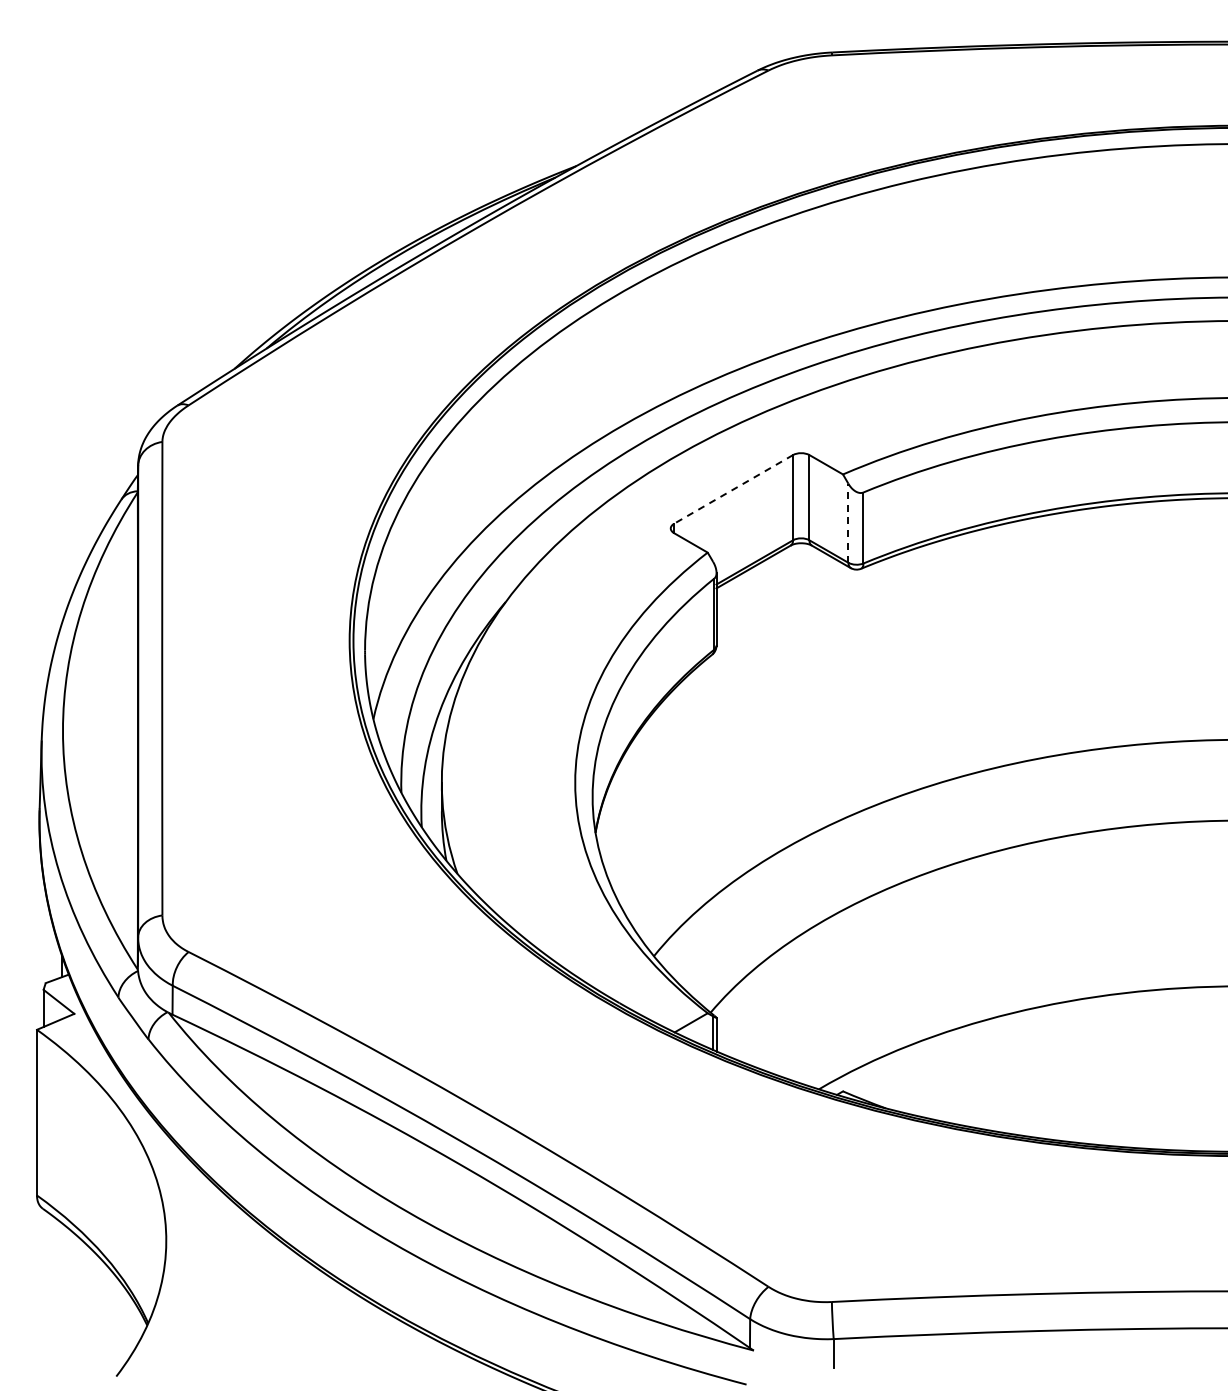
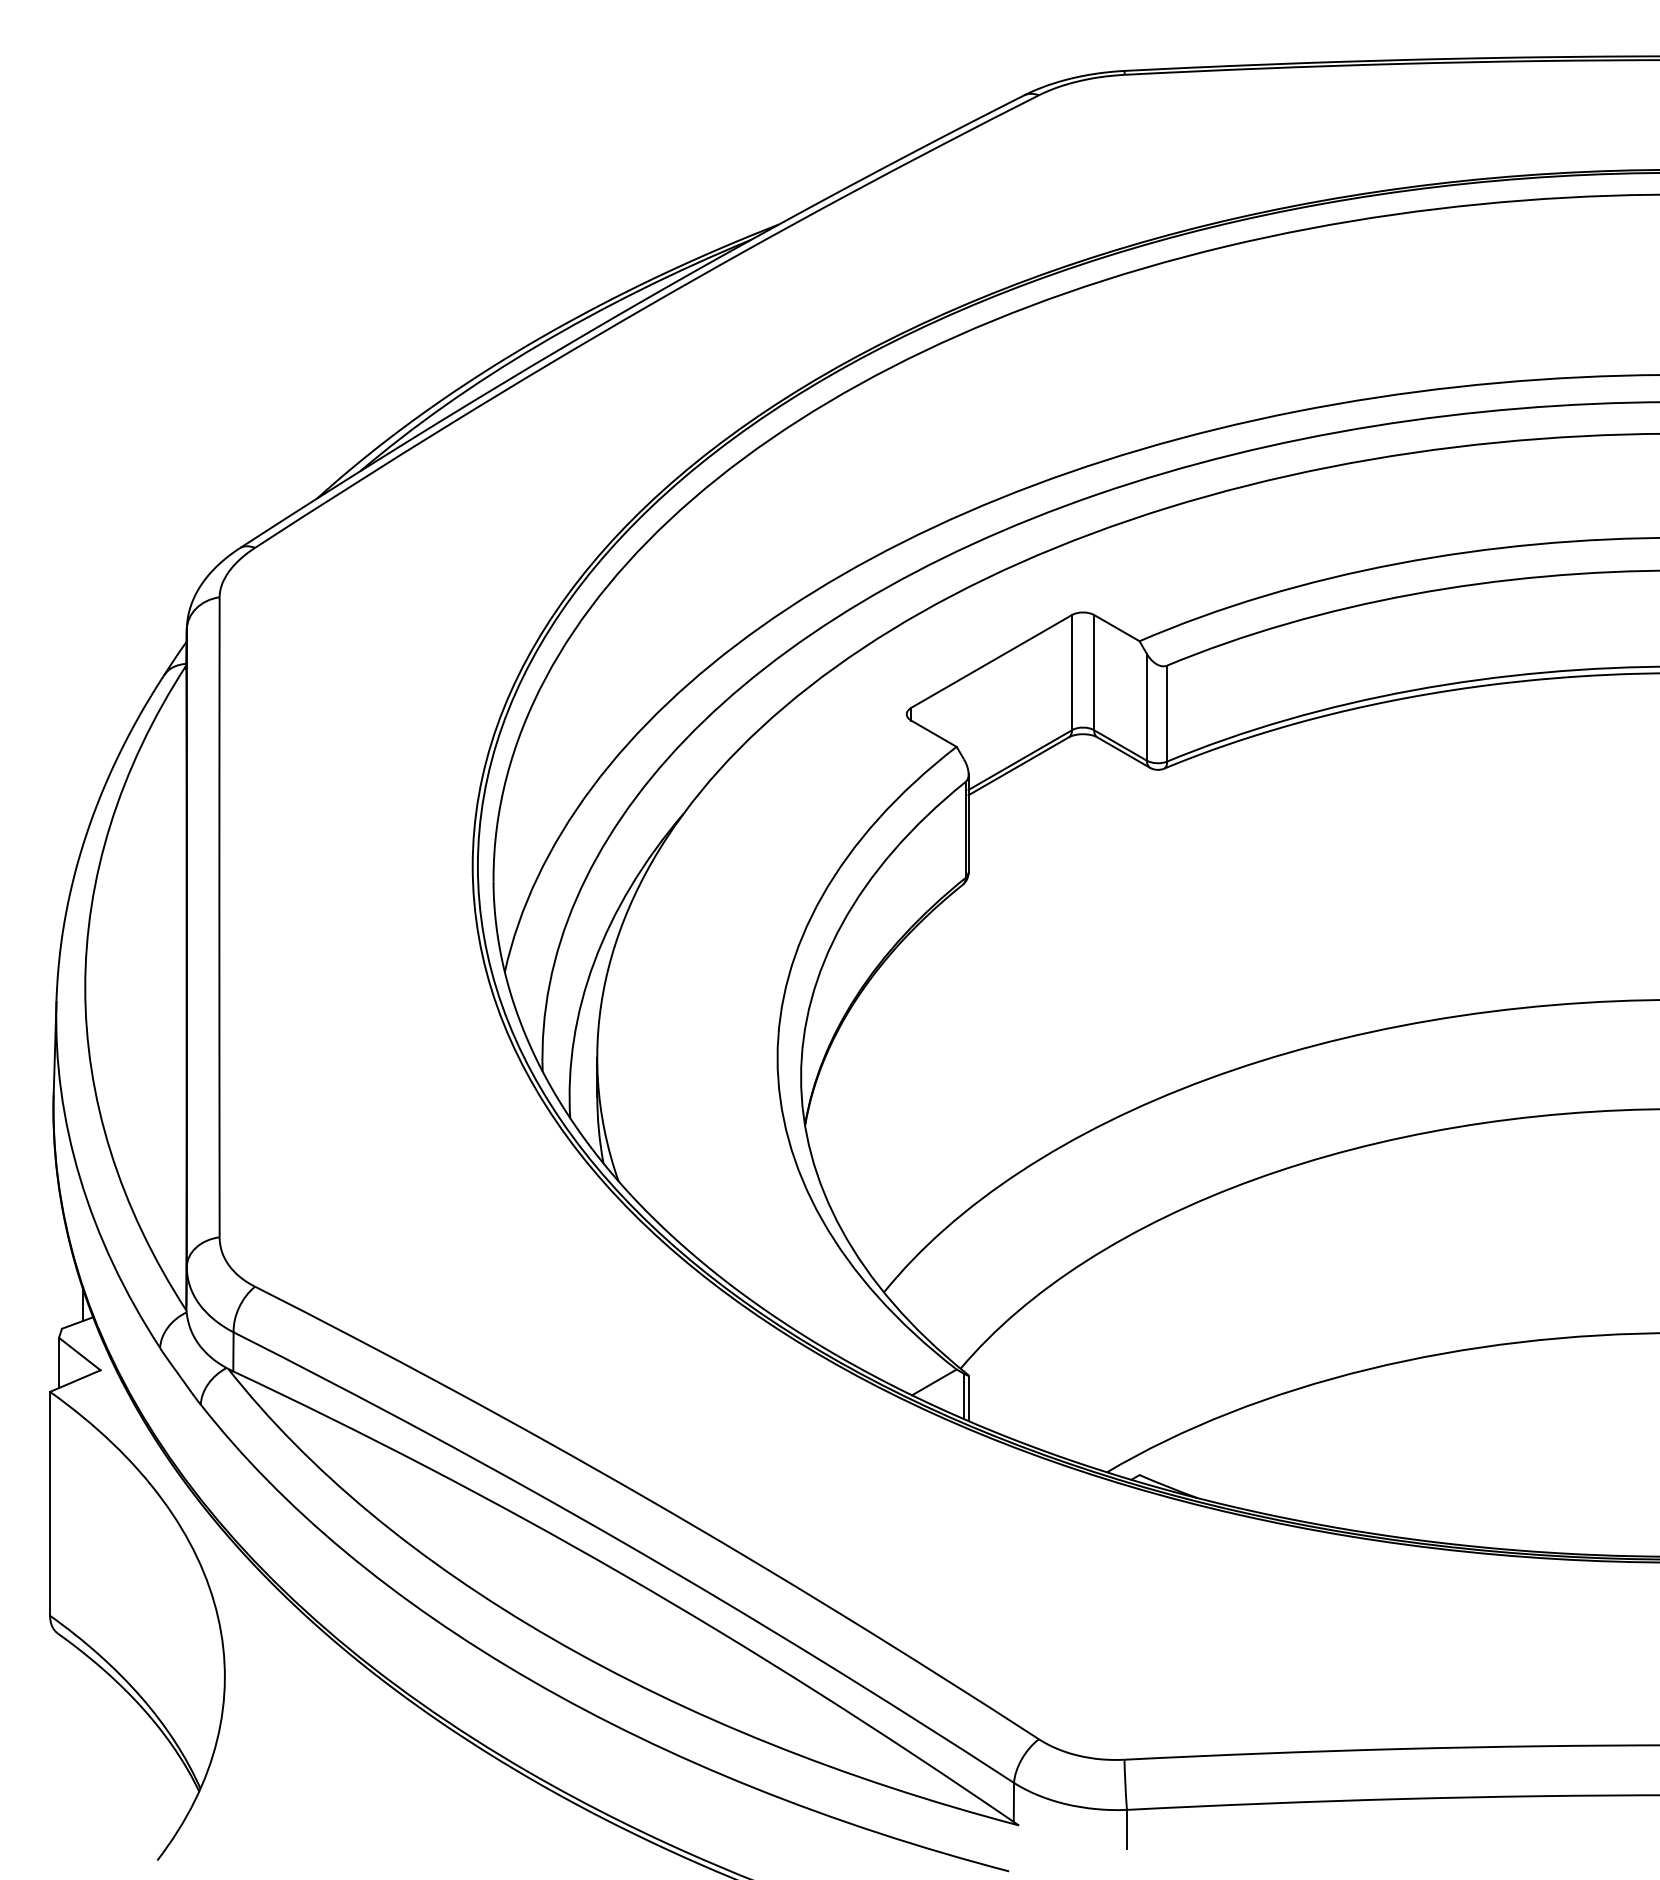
line: (733, 489) -> (991, 661), dashed -> solid
line: (848, 523) -> (1146, 707), dashed -> solid

